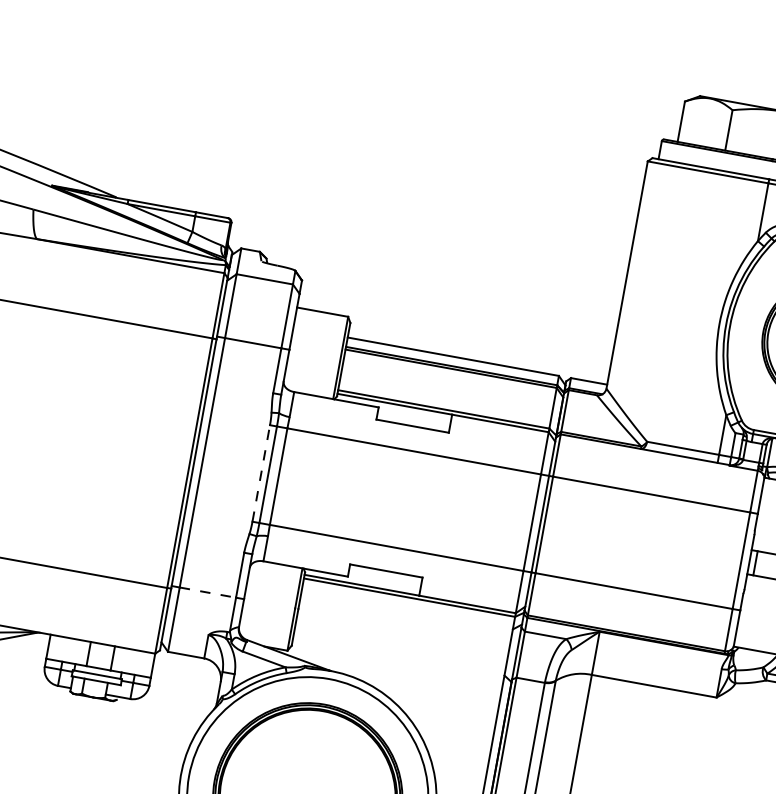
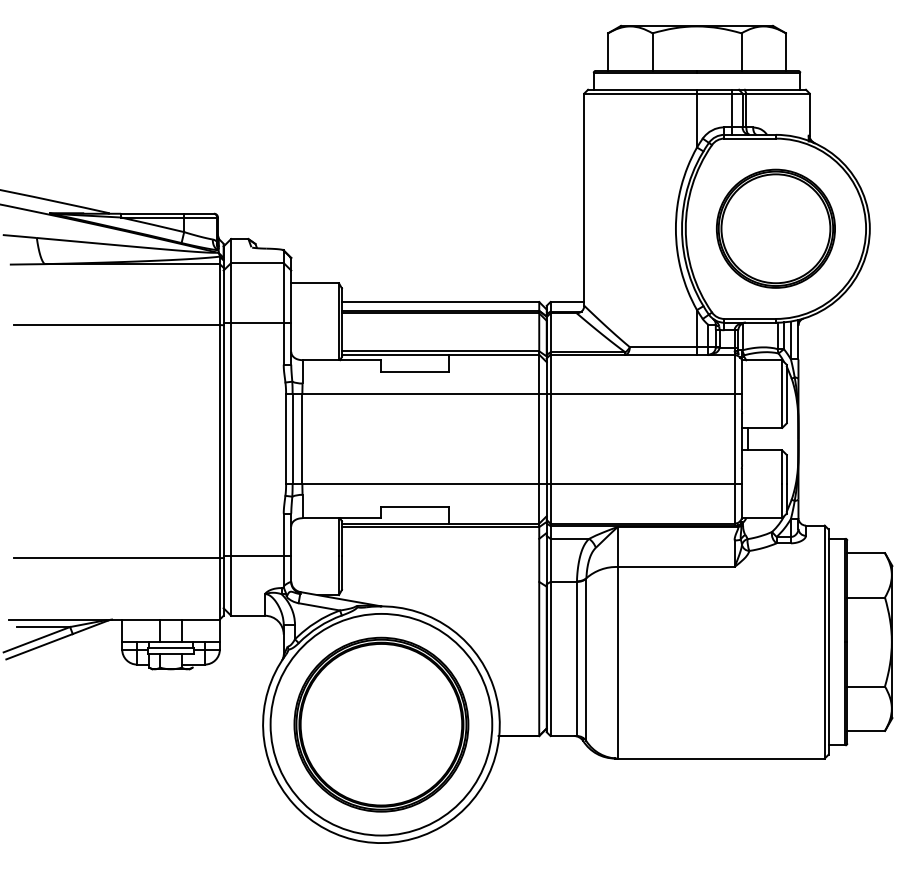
line: (261, 472) -> (286, 438), dashed -> solid
line: (207, 592) -> (257, 555), dashed -> solid

